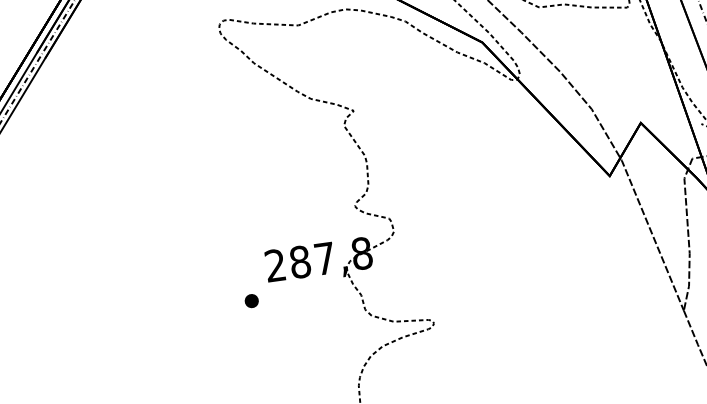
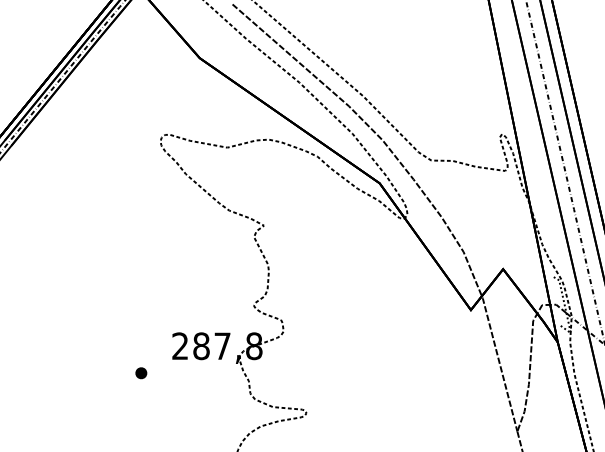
part: (252, 301) -> (141, 373), moved

